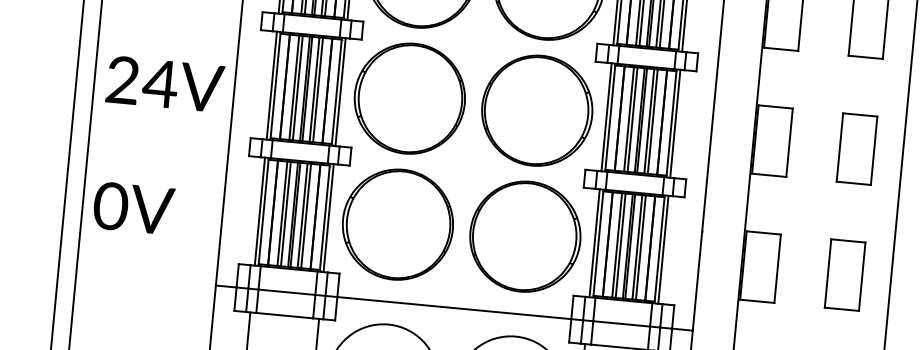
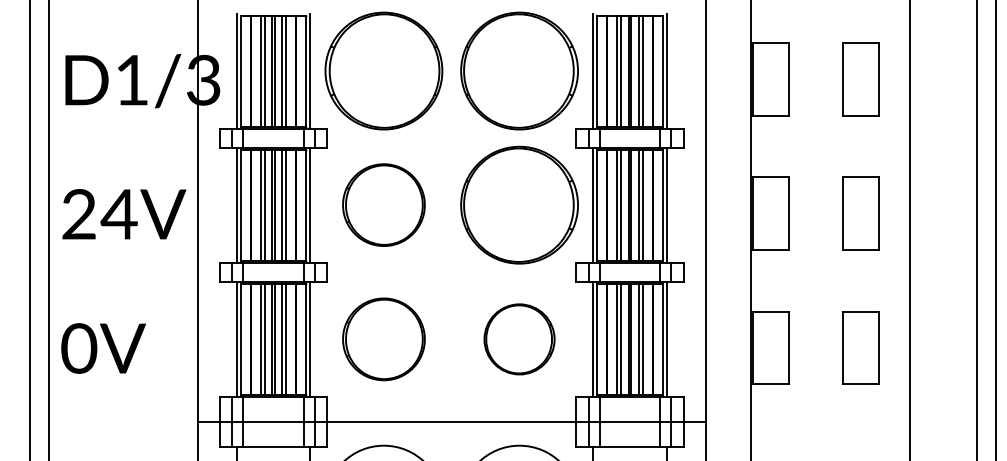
part: (409, 97) -> (383, 204), size x0.7
part: (397, 224) -> (383, 339), size x0.7
part: (525, 236) -> (519, 339), size x0.6

